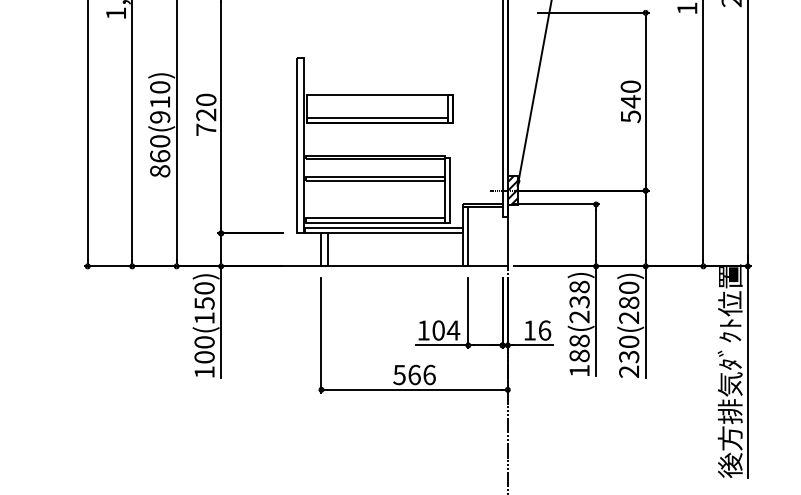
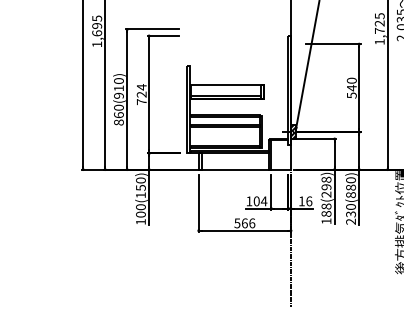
text: (205, 100) -> (141, 87), 720 -> 724
text: (579, 302) -> (326, 187), 188(238) -> 188(298)
text: (628, 318) -> (350, 195), 230(280) -> 230(880)

